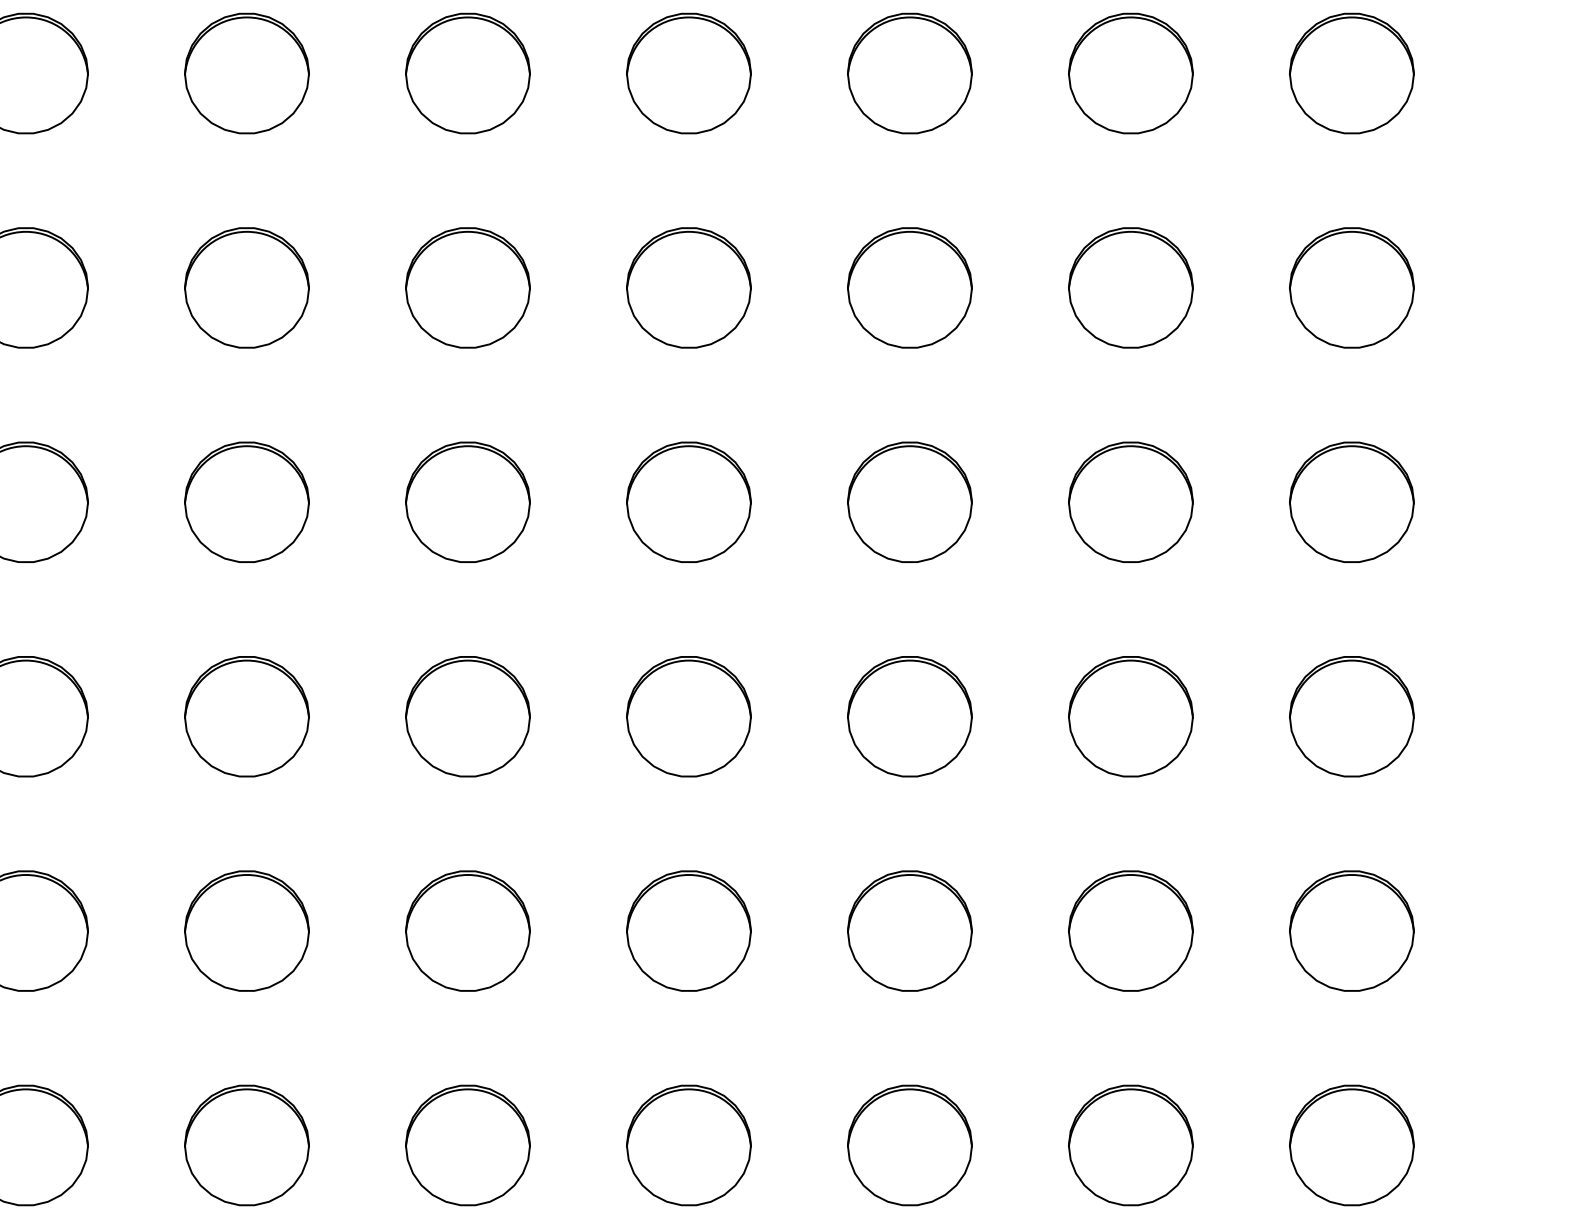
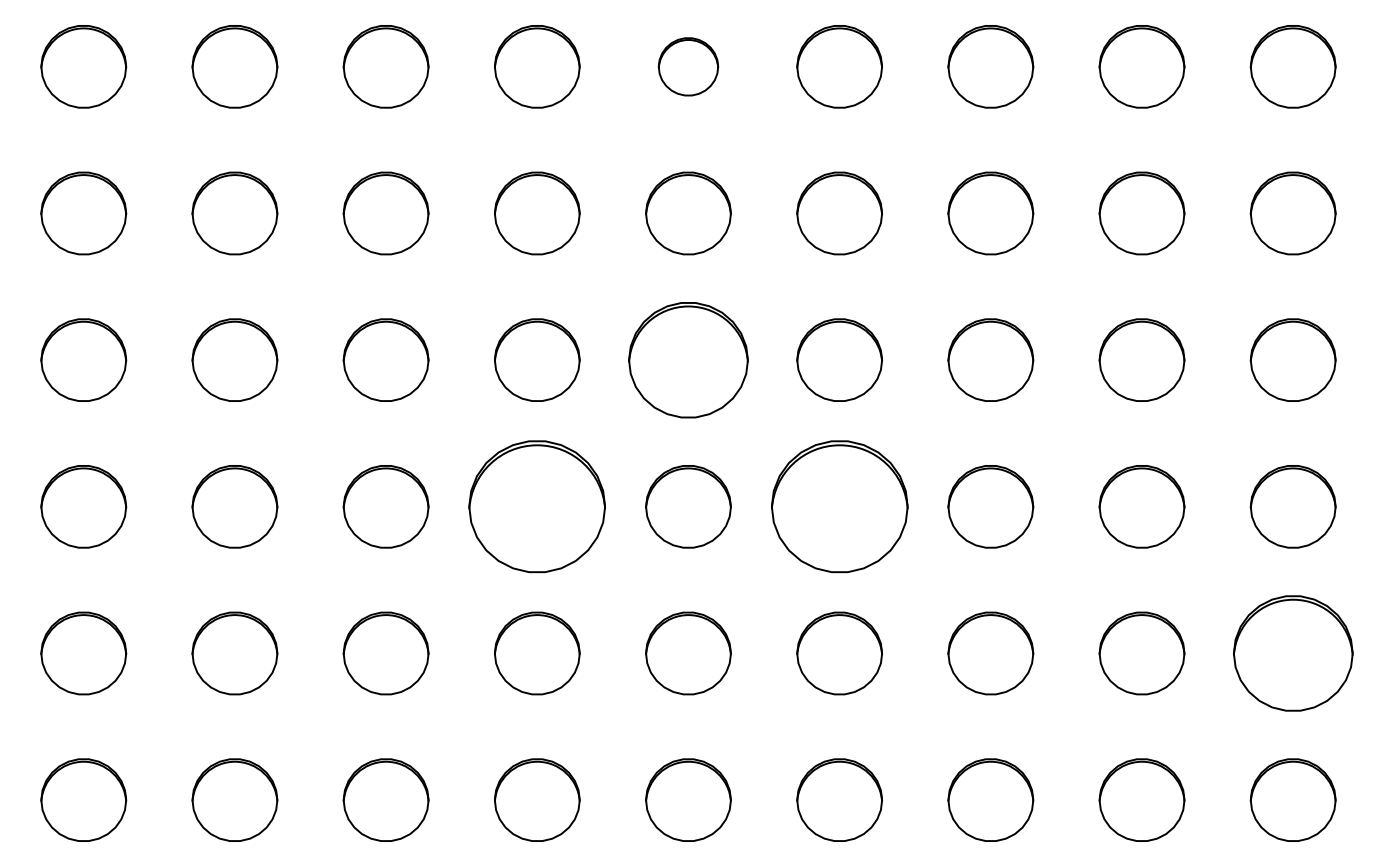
part: (467, 73) -> (688, 66), size x0.7
part: (467, 501) -> (688, 359), size x1.4
part: (247, 716) -> (537, 506), size x1.6
part: (688, 716) -> (839, 506), size x1.6
part: (1350, 931) -> (1292, 653), size x1.4

